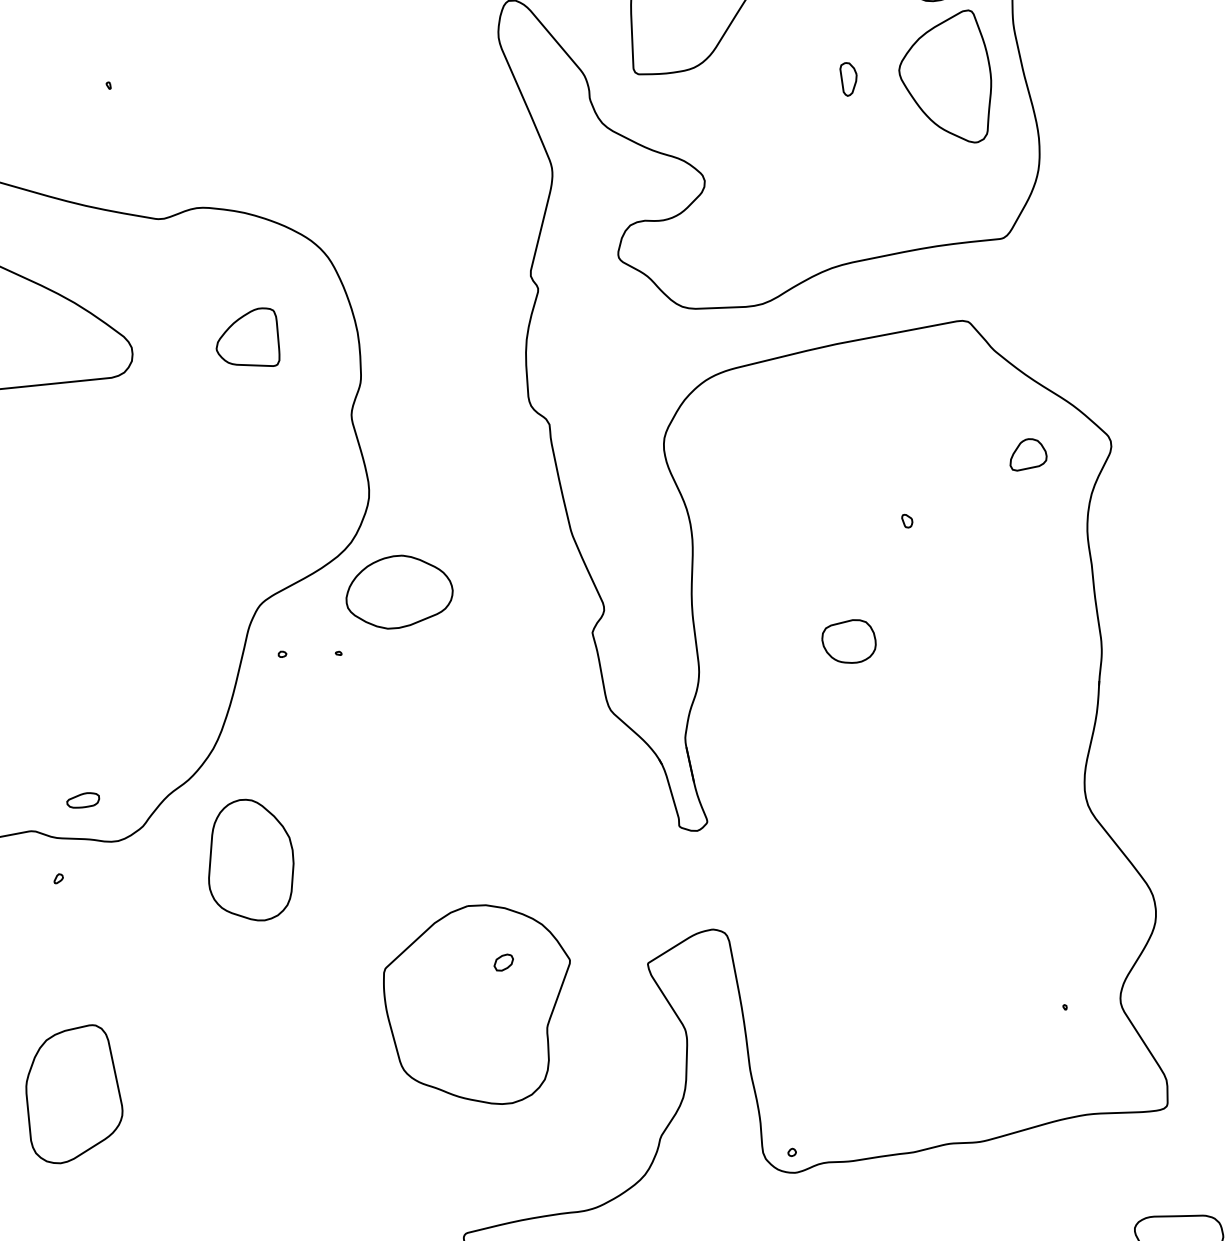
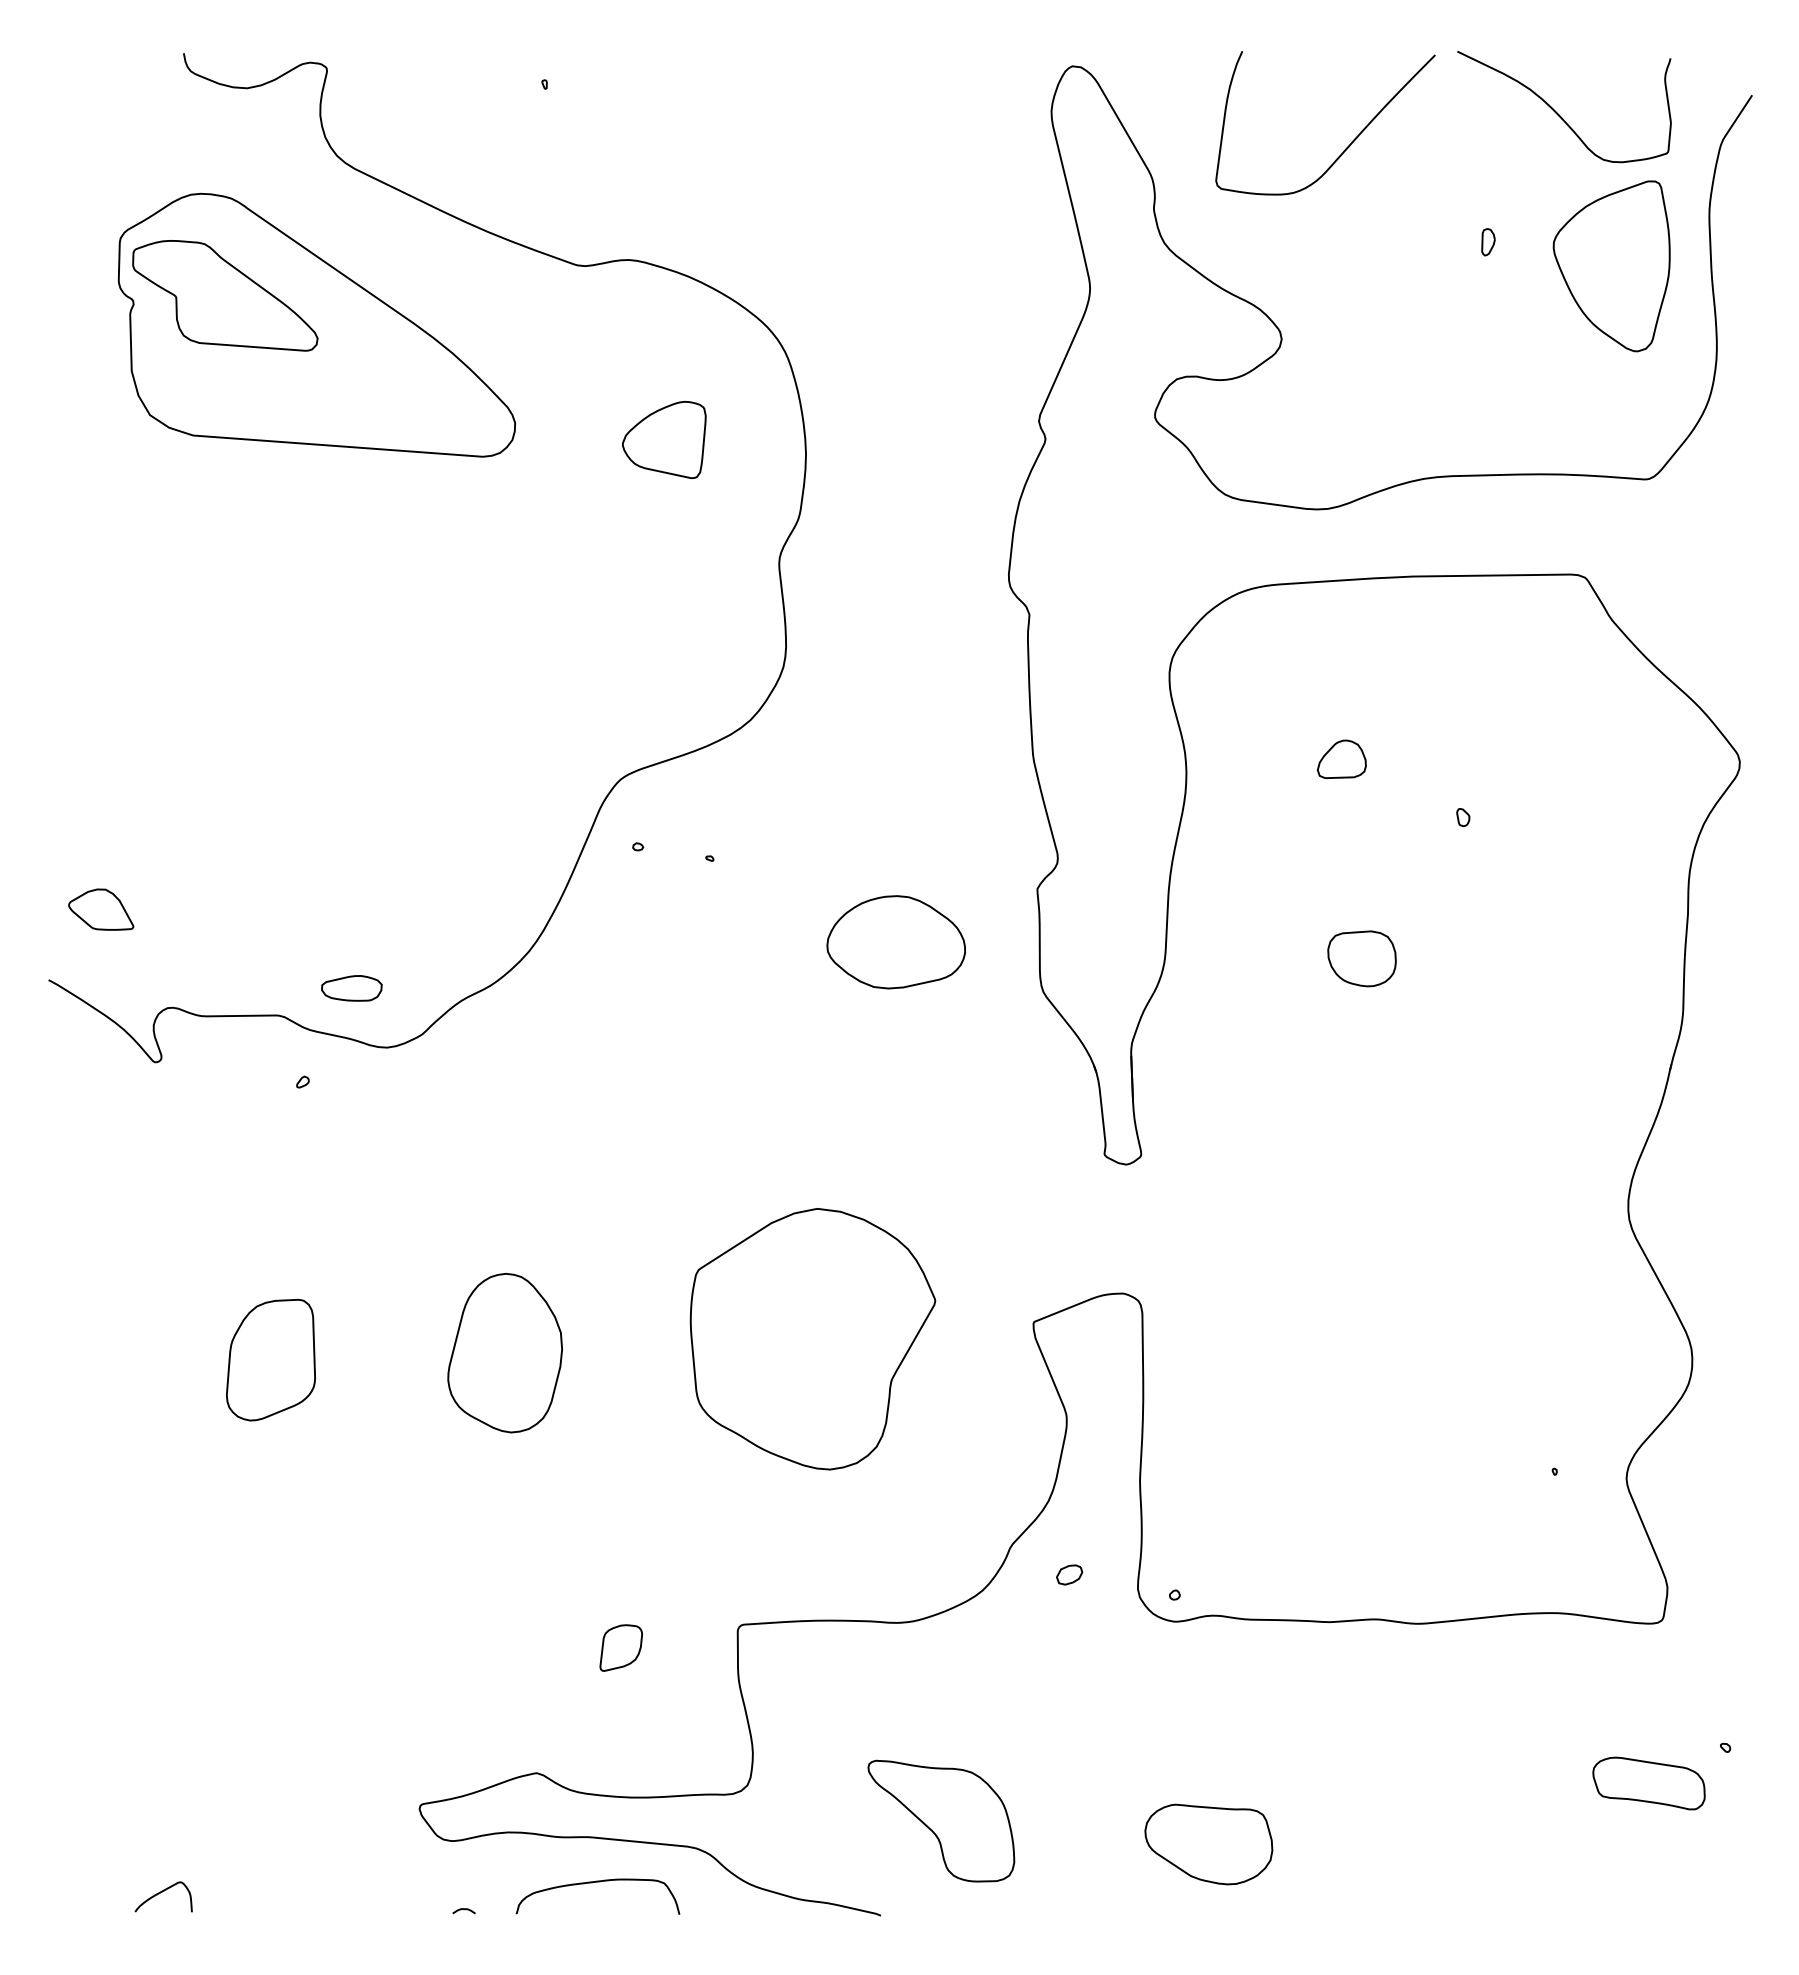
part: (849, 79) -> (1488, 242), size x0.62
part: (1027, 454) -> (1341, 759), moved
part: (398, 591) -> (895, 942), moved
part: (83, 800) -> (351, 988), size x1.43
part: (249, 861) -> (504, 1353), moved
part: (503, 962) -> (1069, 1574), moved
part: (71, 1094) -> (270, 1359), size x0.71

